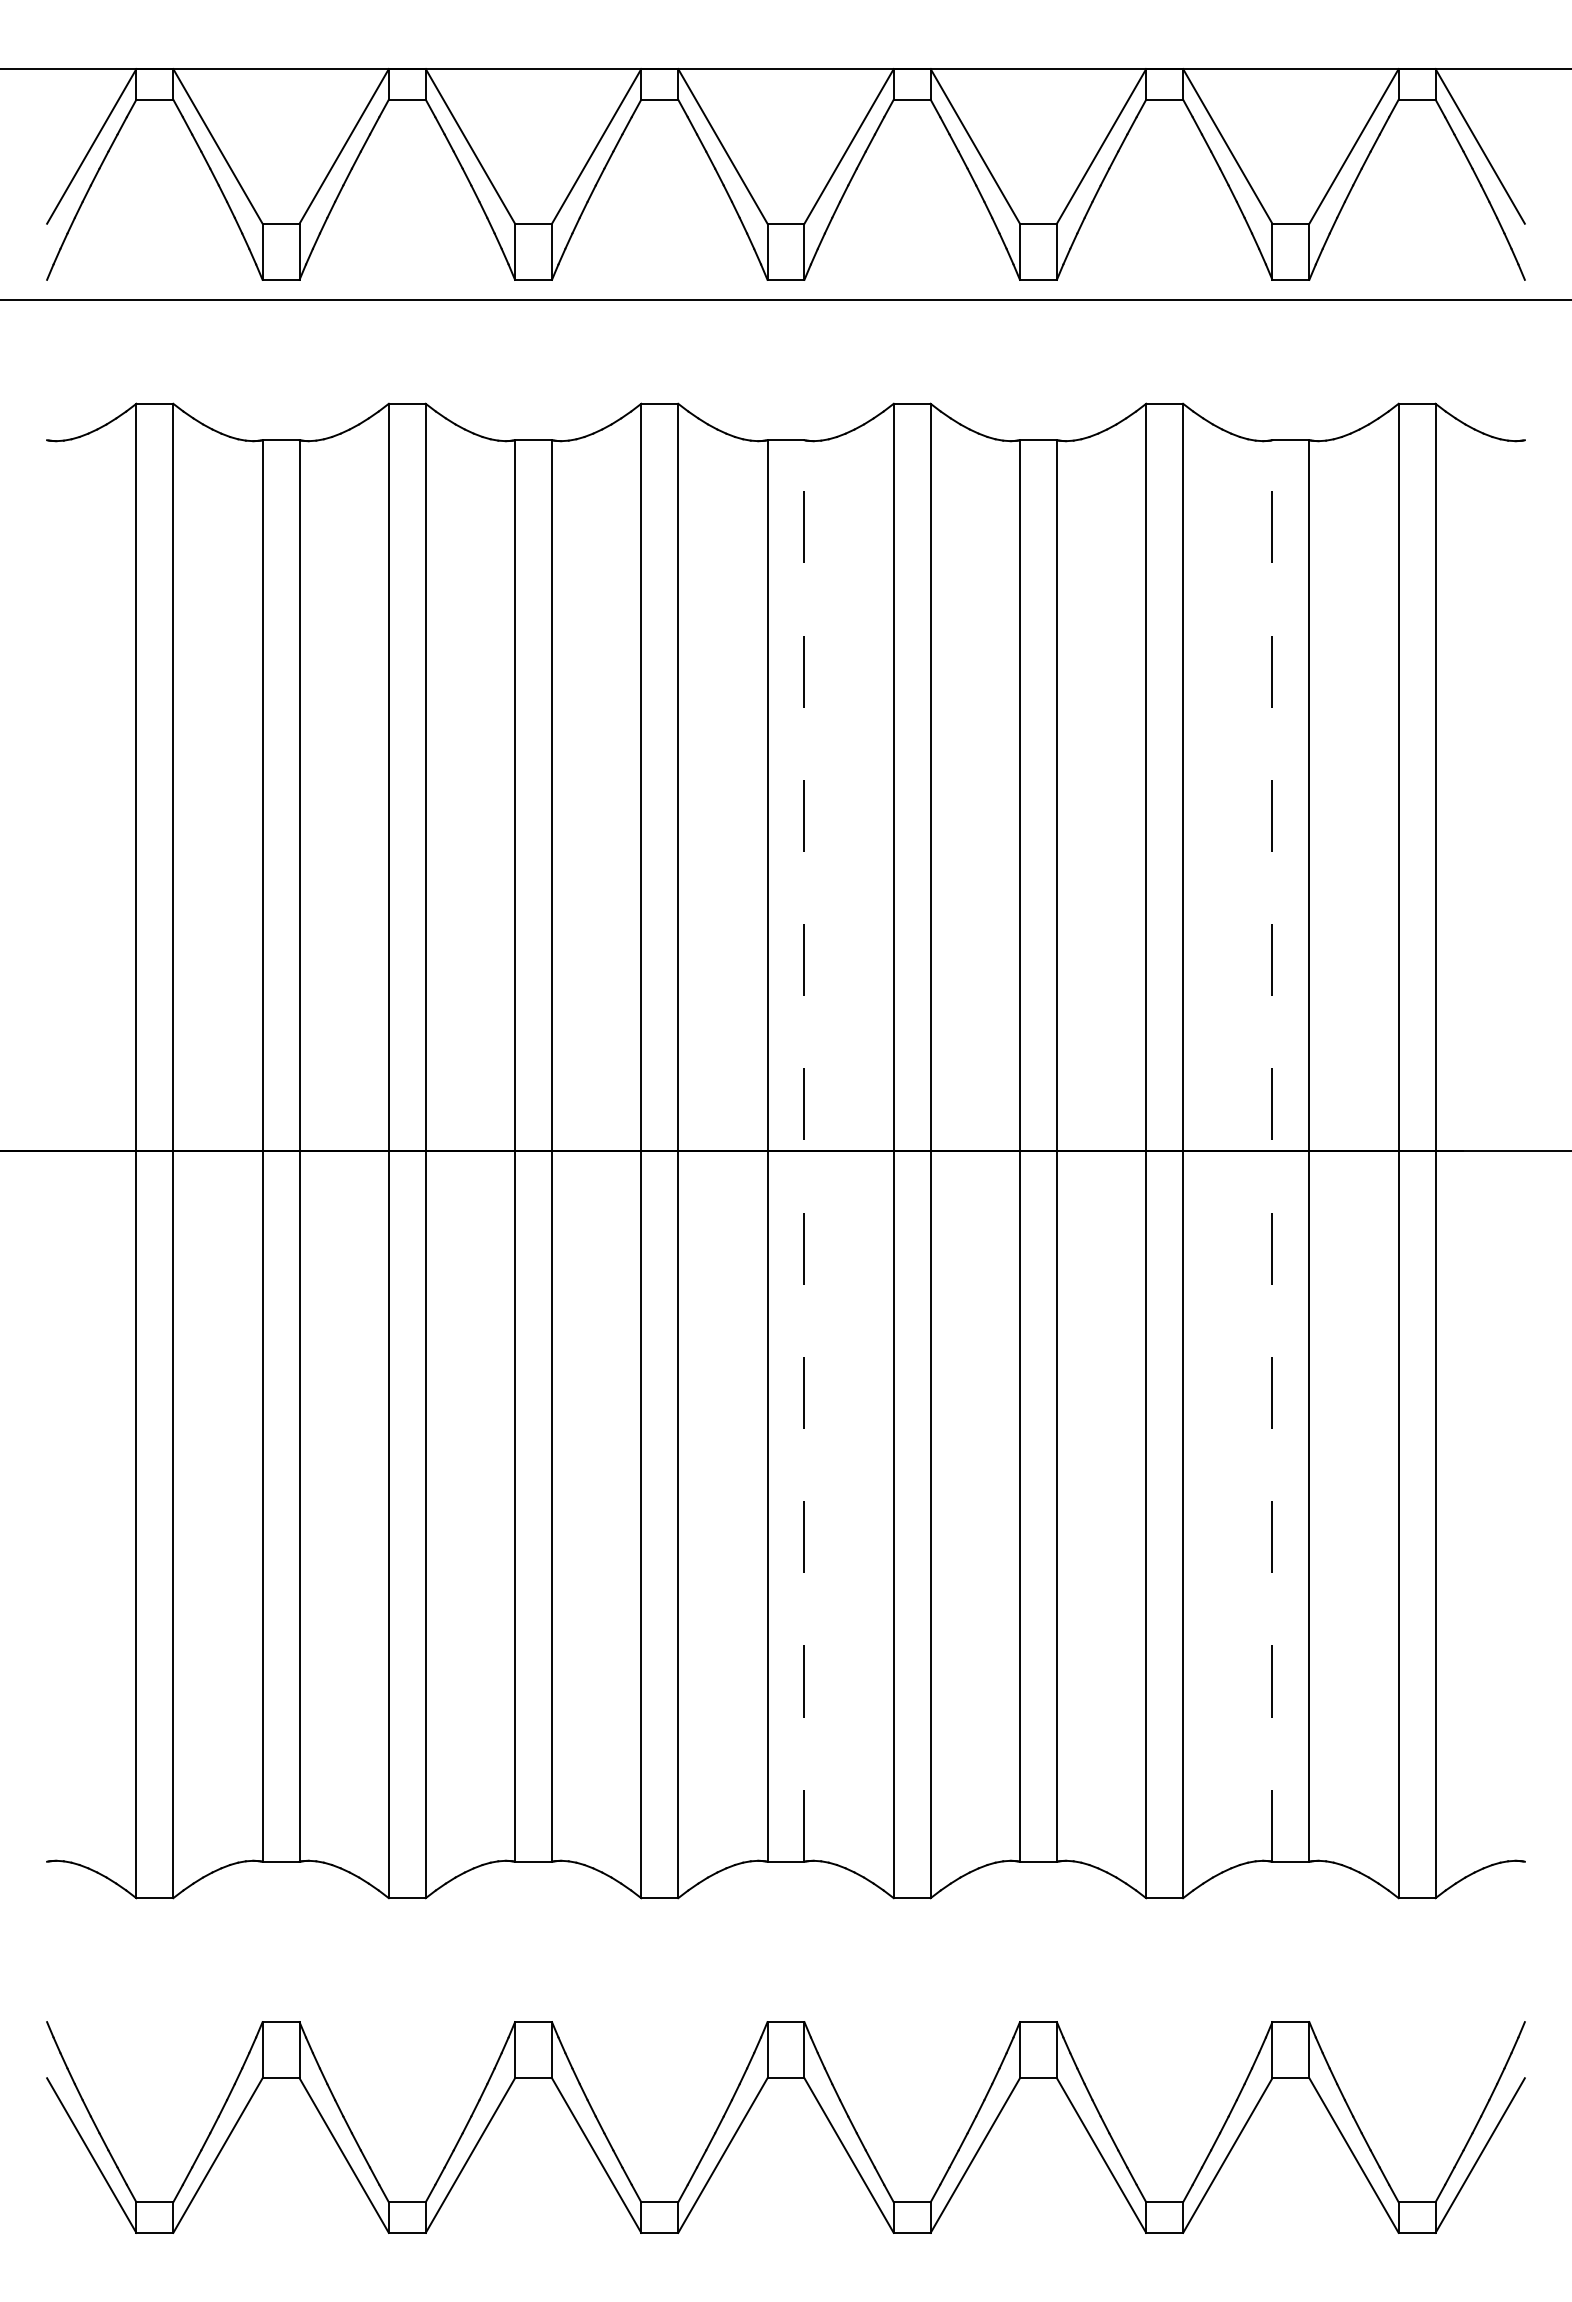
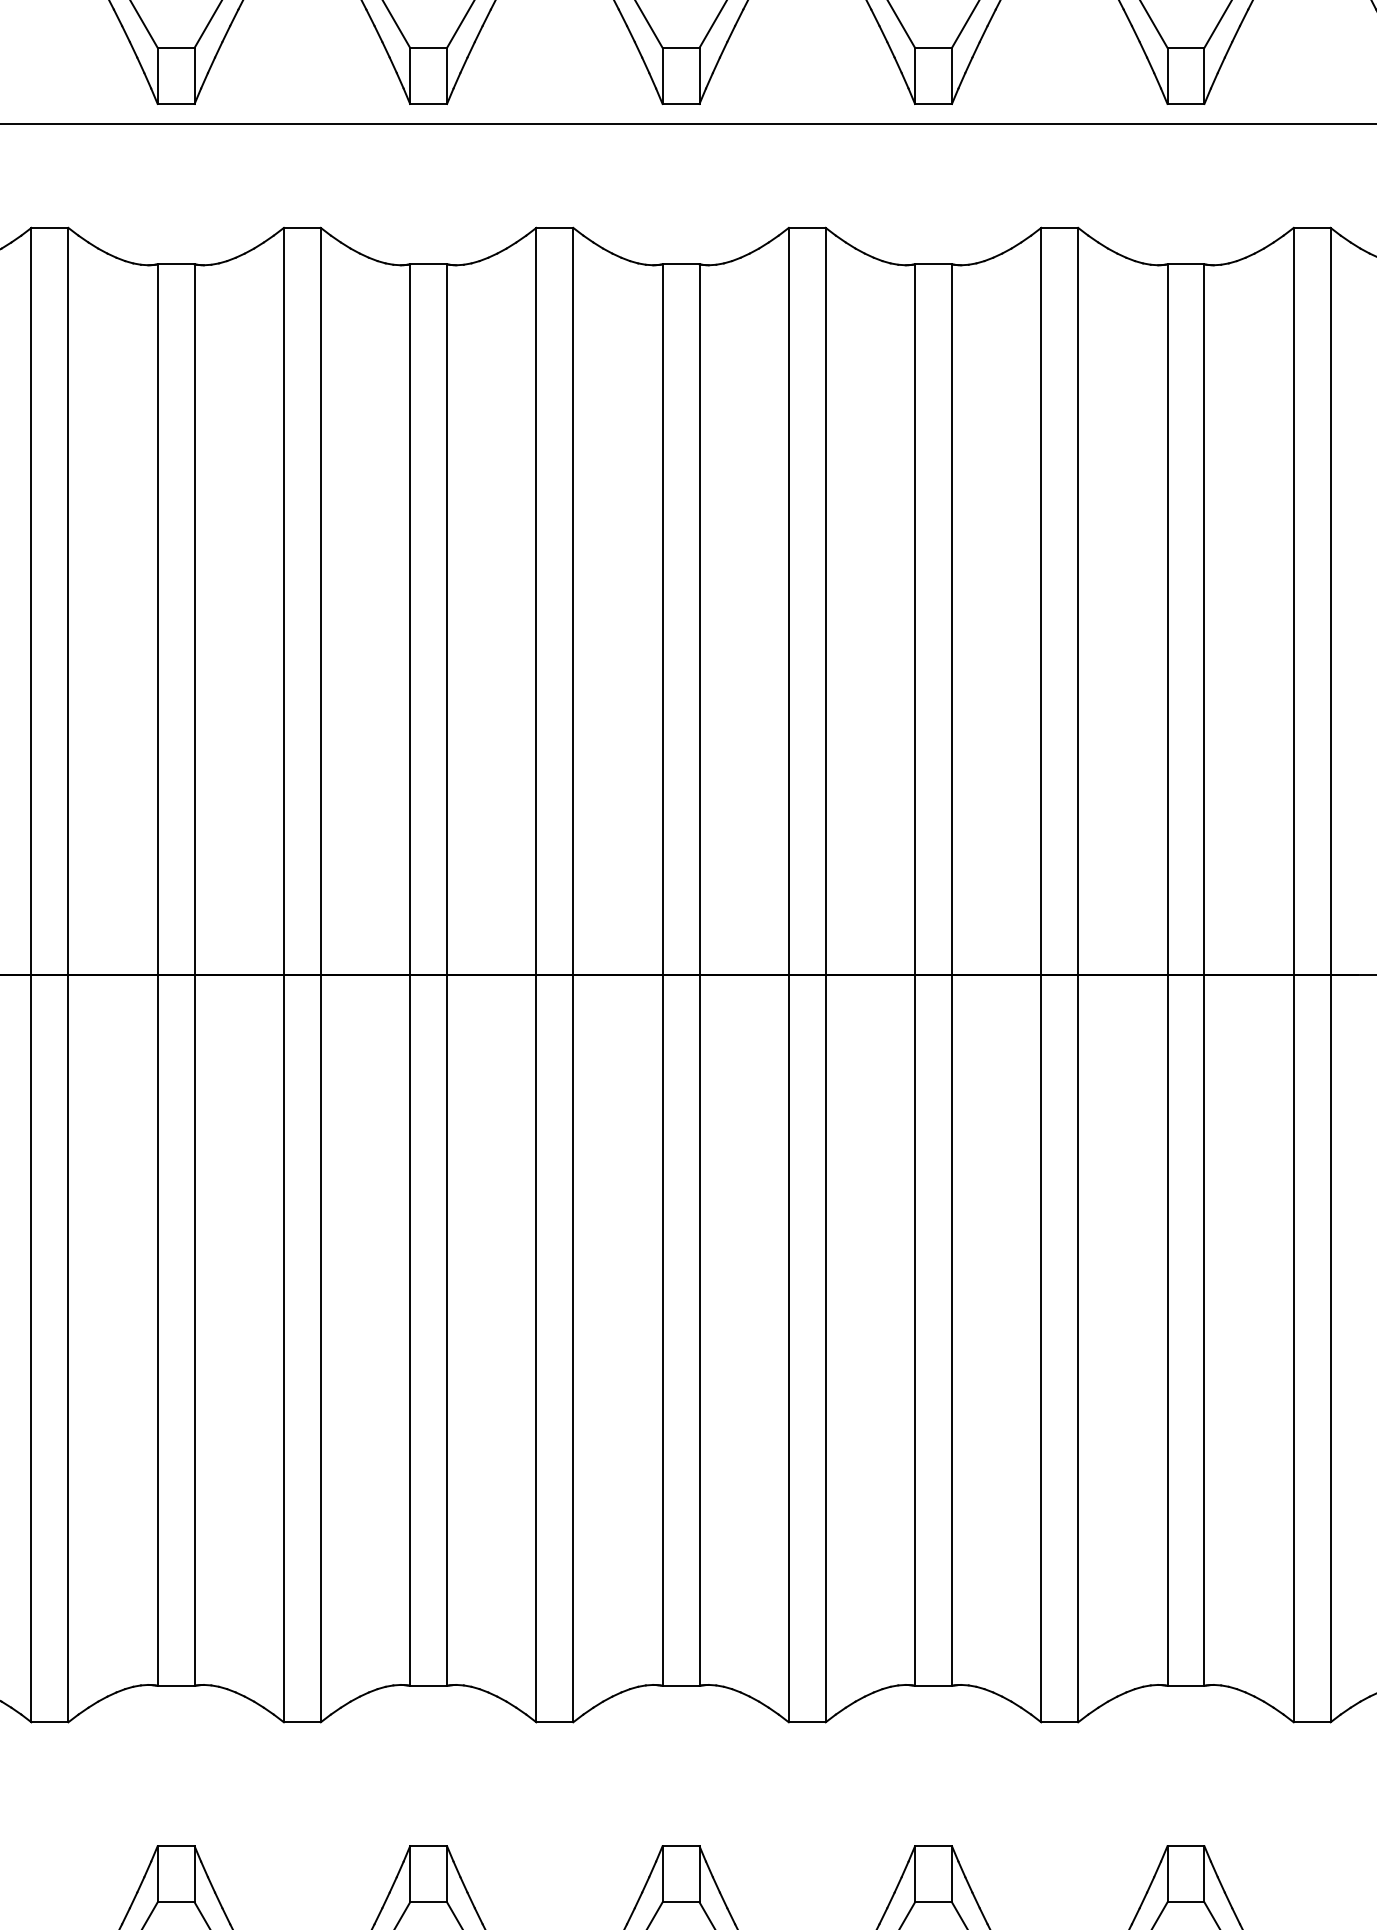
line: (804, 1151) -> (699, 975), dashed -> solid
line: (1272, 1151) -> (1167, 975), dashed -> solid

